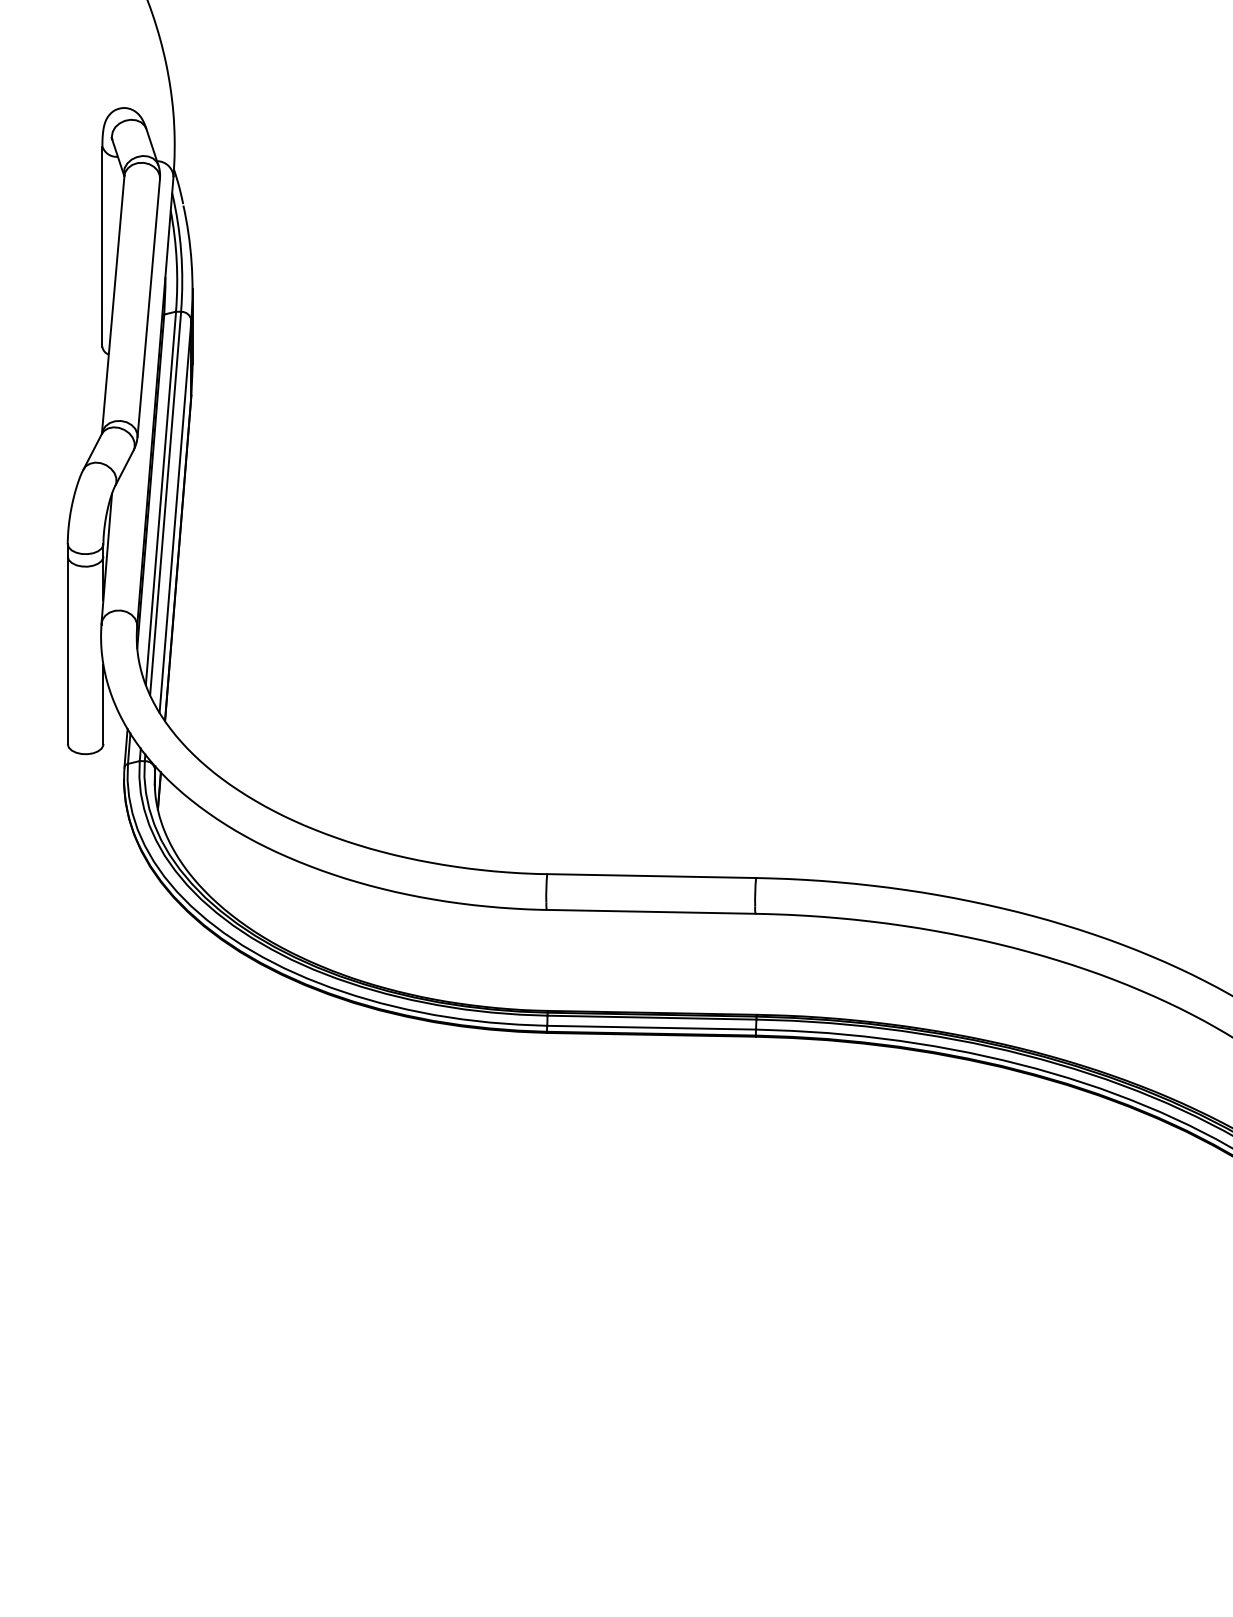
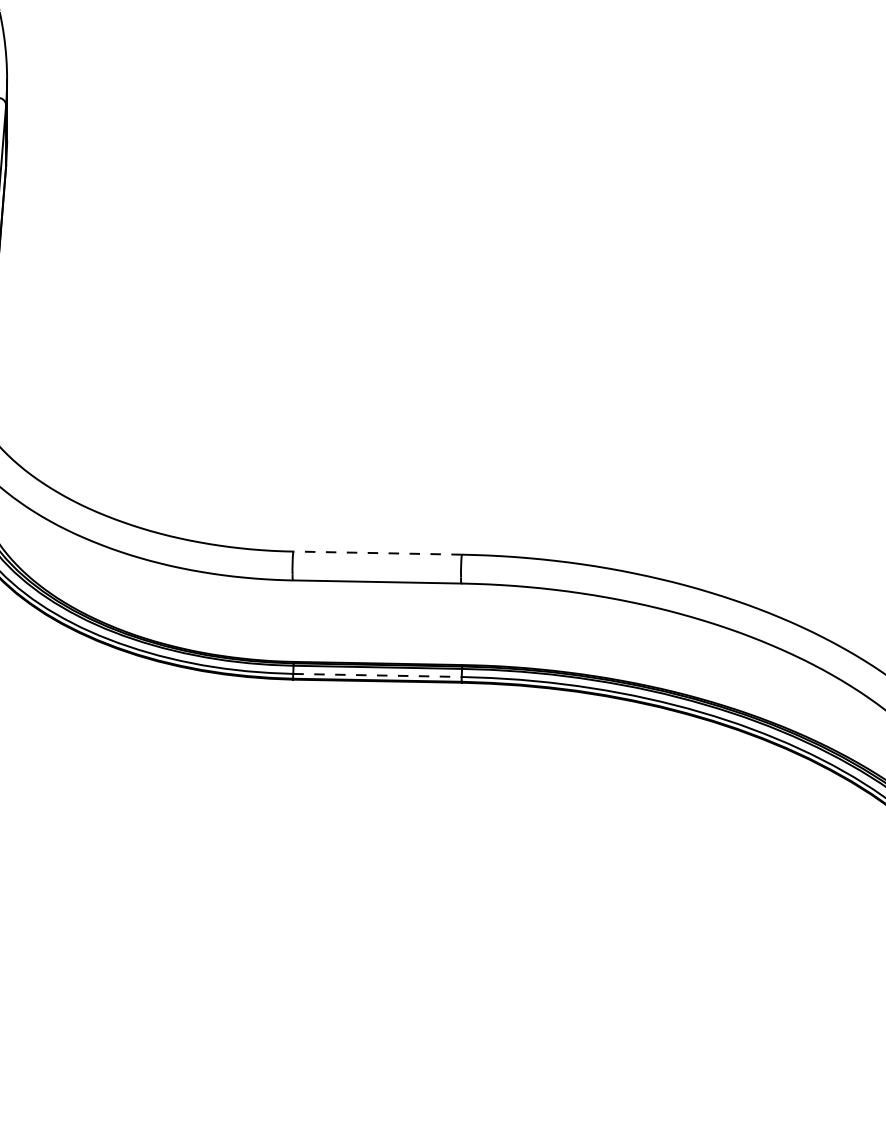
line: (651, 876) -> (377, 553), solid -> dashed
line: (652, 1027) -> (378, 675), solid -> dashed

